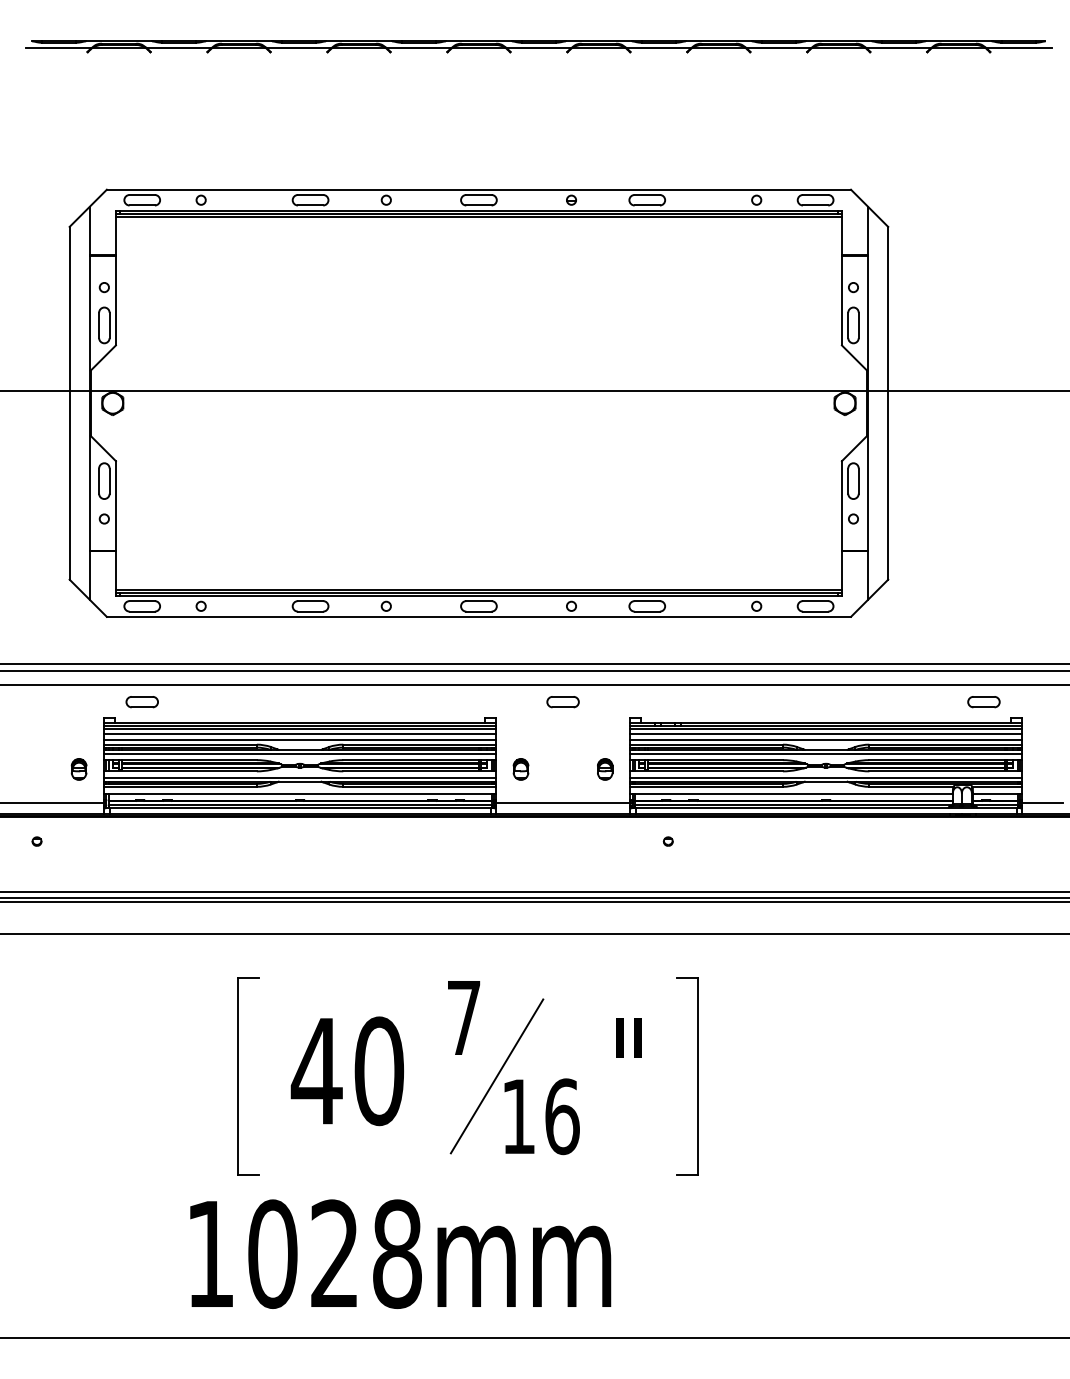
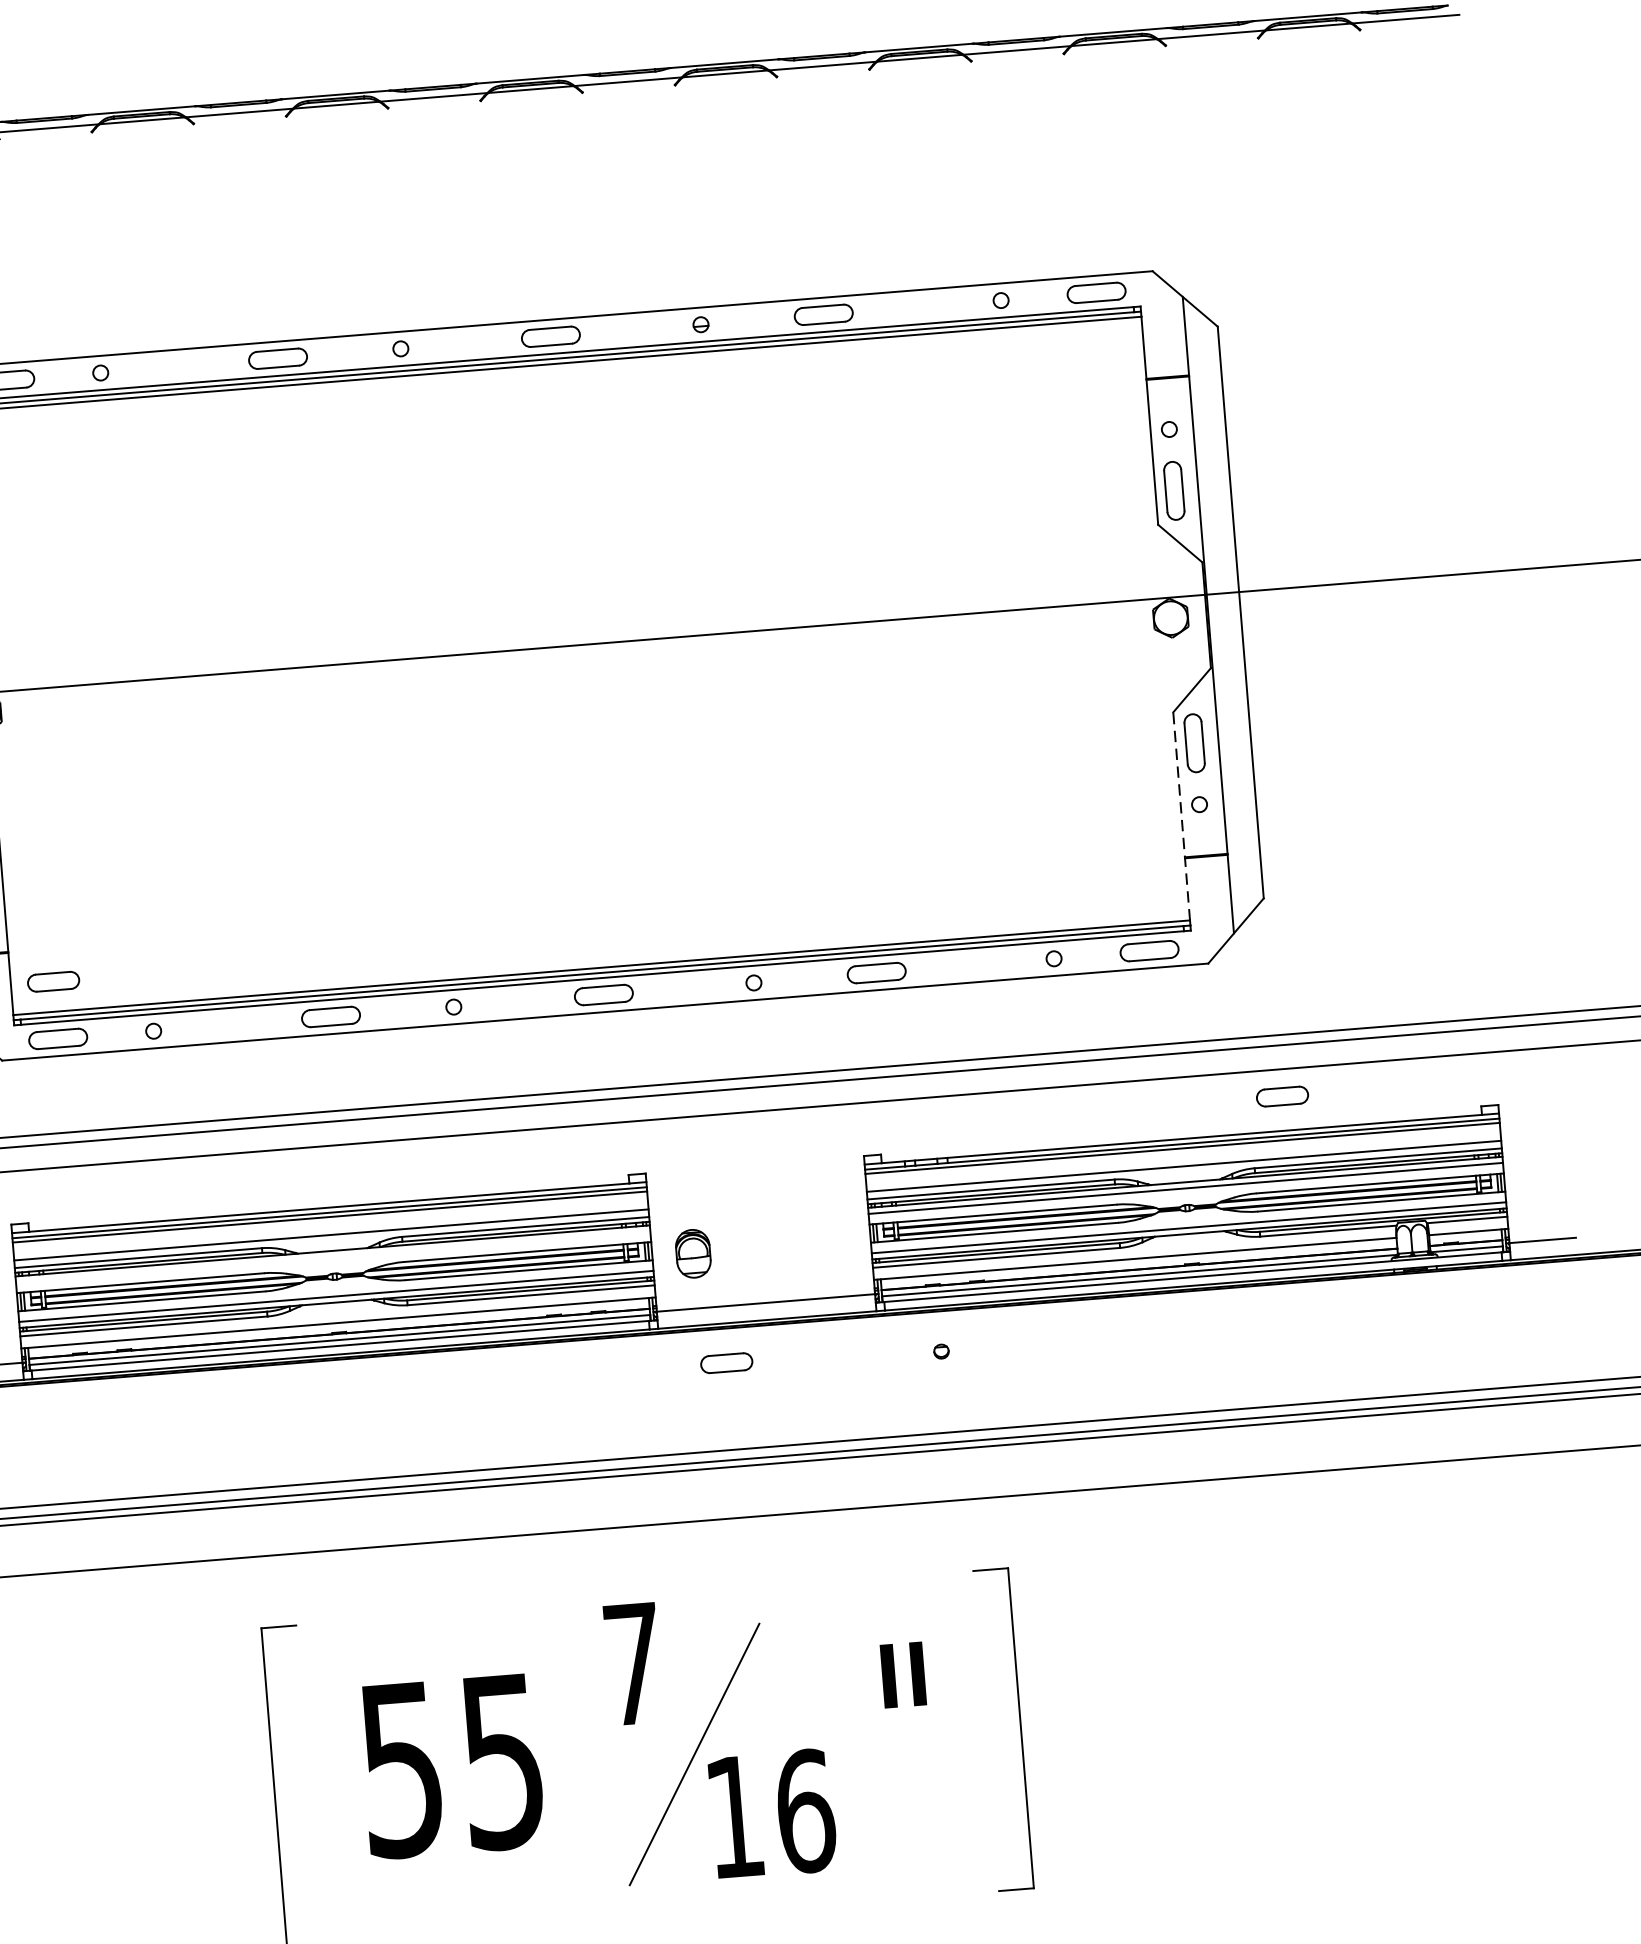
line: (841, 524) -> (1180, 815), solid -> dashed
part: (141, 702) -> (52, 982), moved
part: (562, 702) -> (725, 1363), moved
part: (983, 702) -> (1281, 1097), moved
line: (299, 734) -> (329, 1226), removed
line: (825, 734) -> (1182, 1157), removed
line: (299, 753) -> (332, 1256), removed
part: (520, 769) -> (692, 1254), size x1.4
part: (605, 769) -> (830, 1242), removed
text: (347, 1071) -> (451, 1766), 40 -> 55

